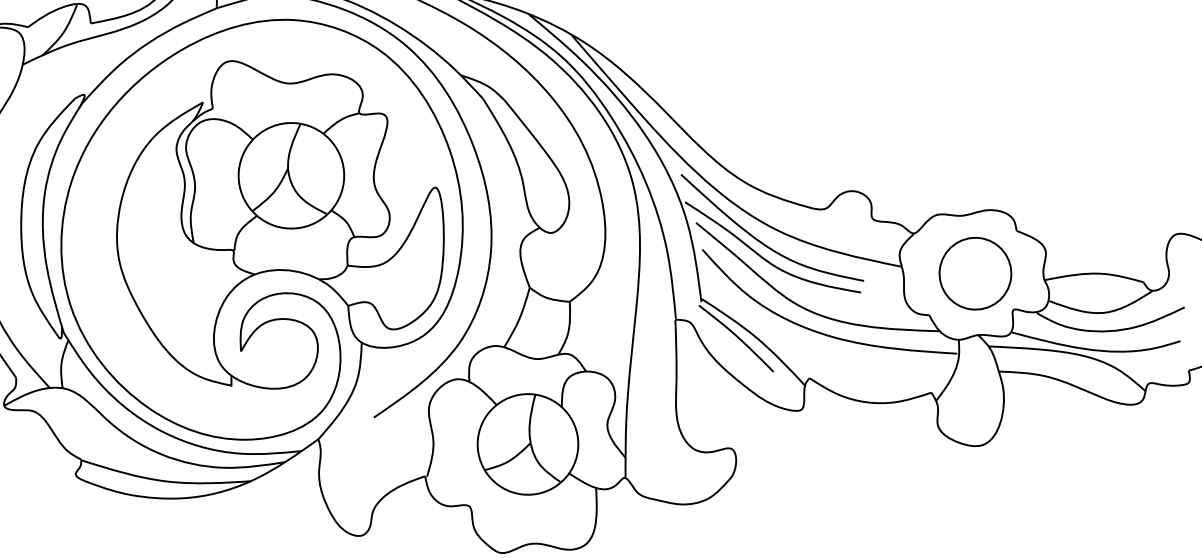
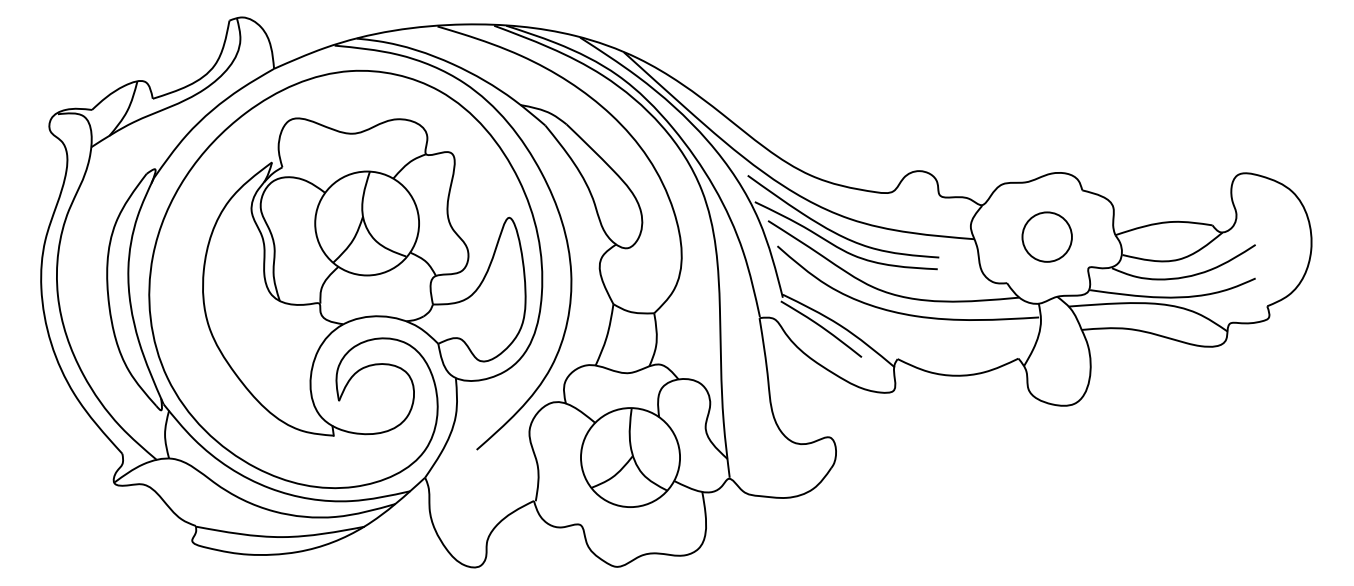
circle: (974, 272) -> (1046, 236), size x0.7

